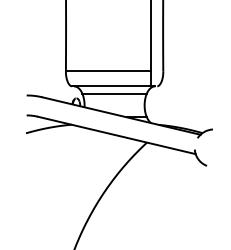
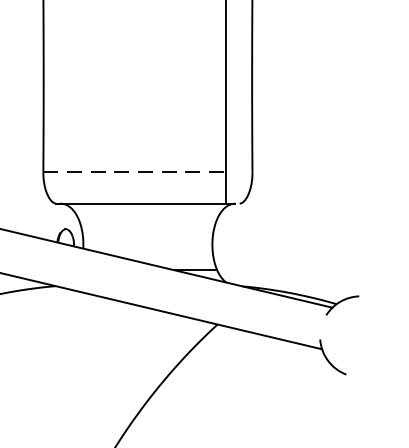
line: (108, 71) -> (134, 171), solid -> dashed
line: (114, 93) -> (147, 219), removed

